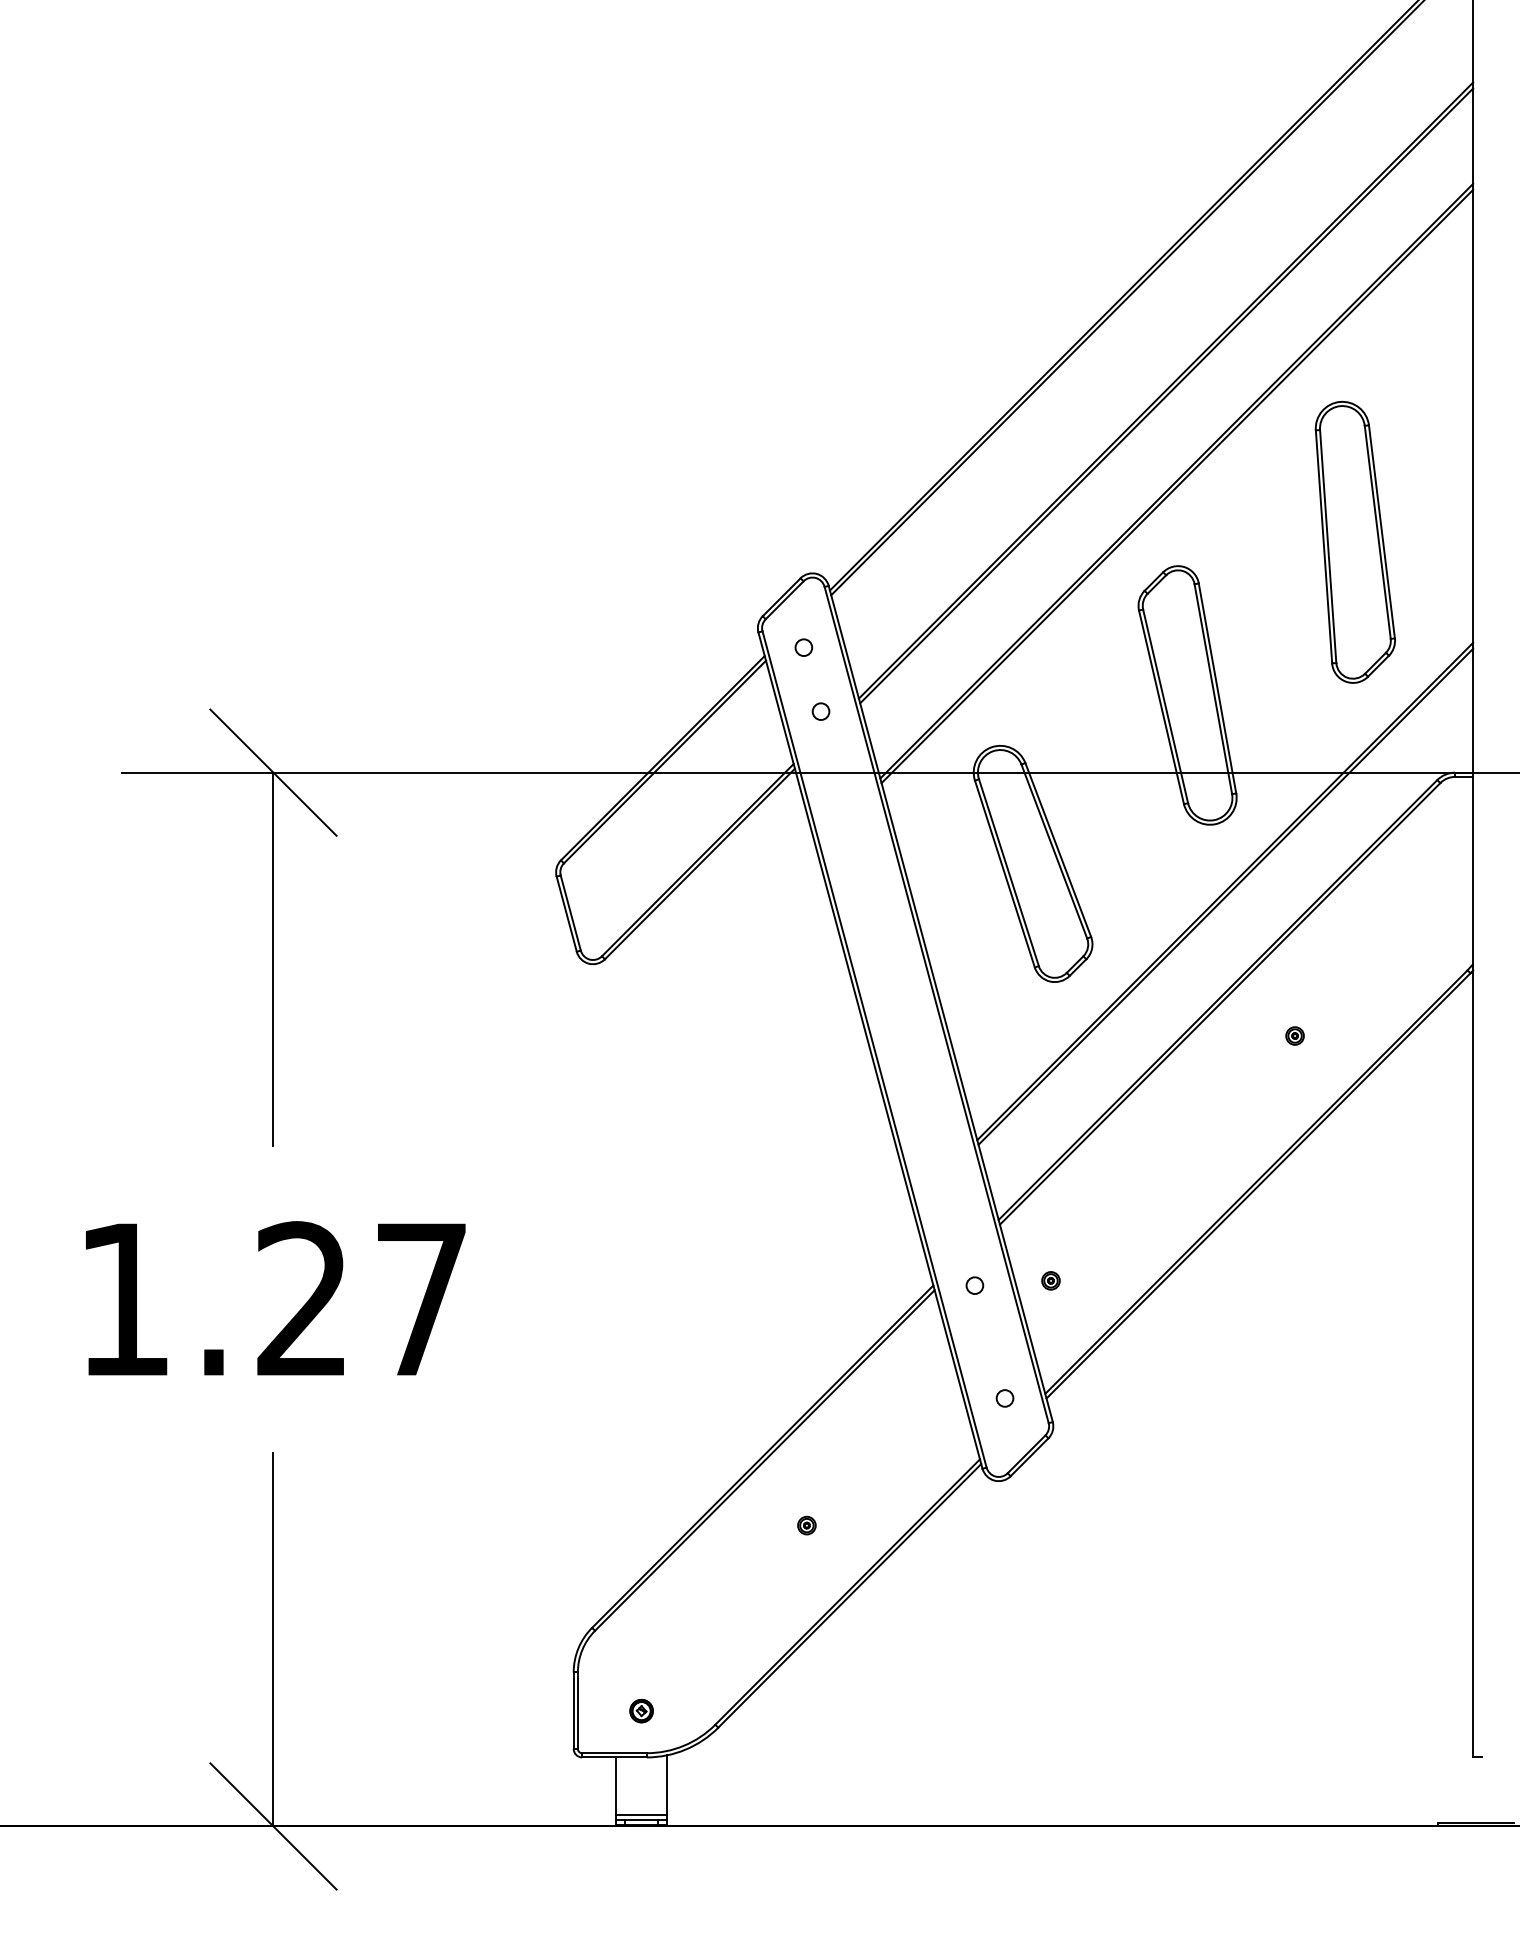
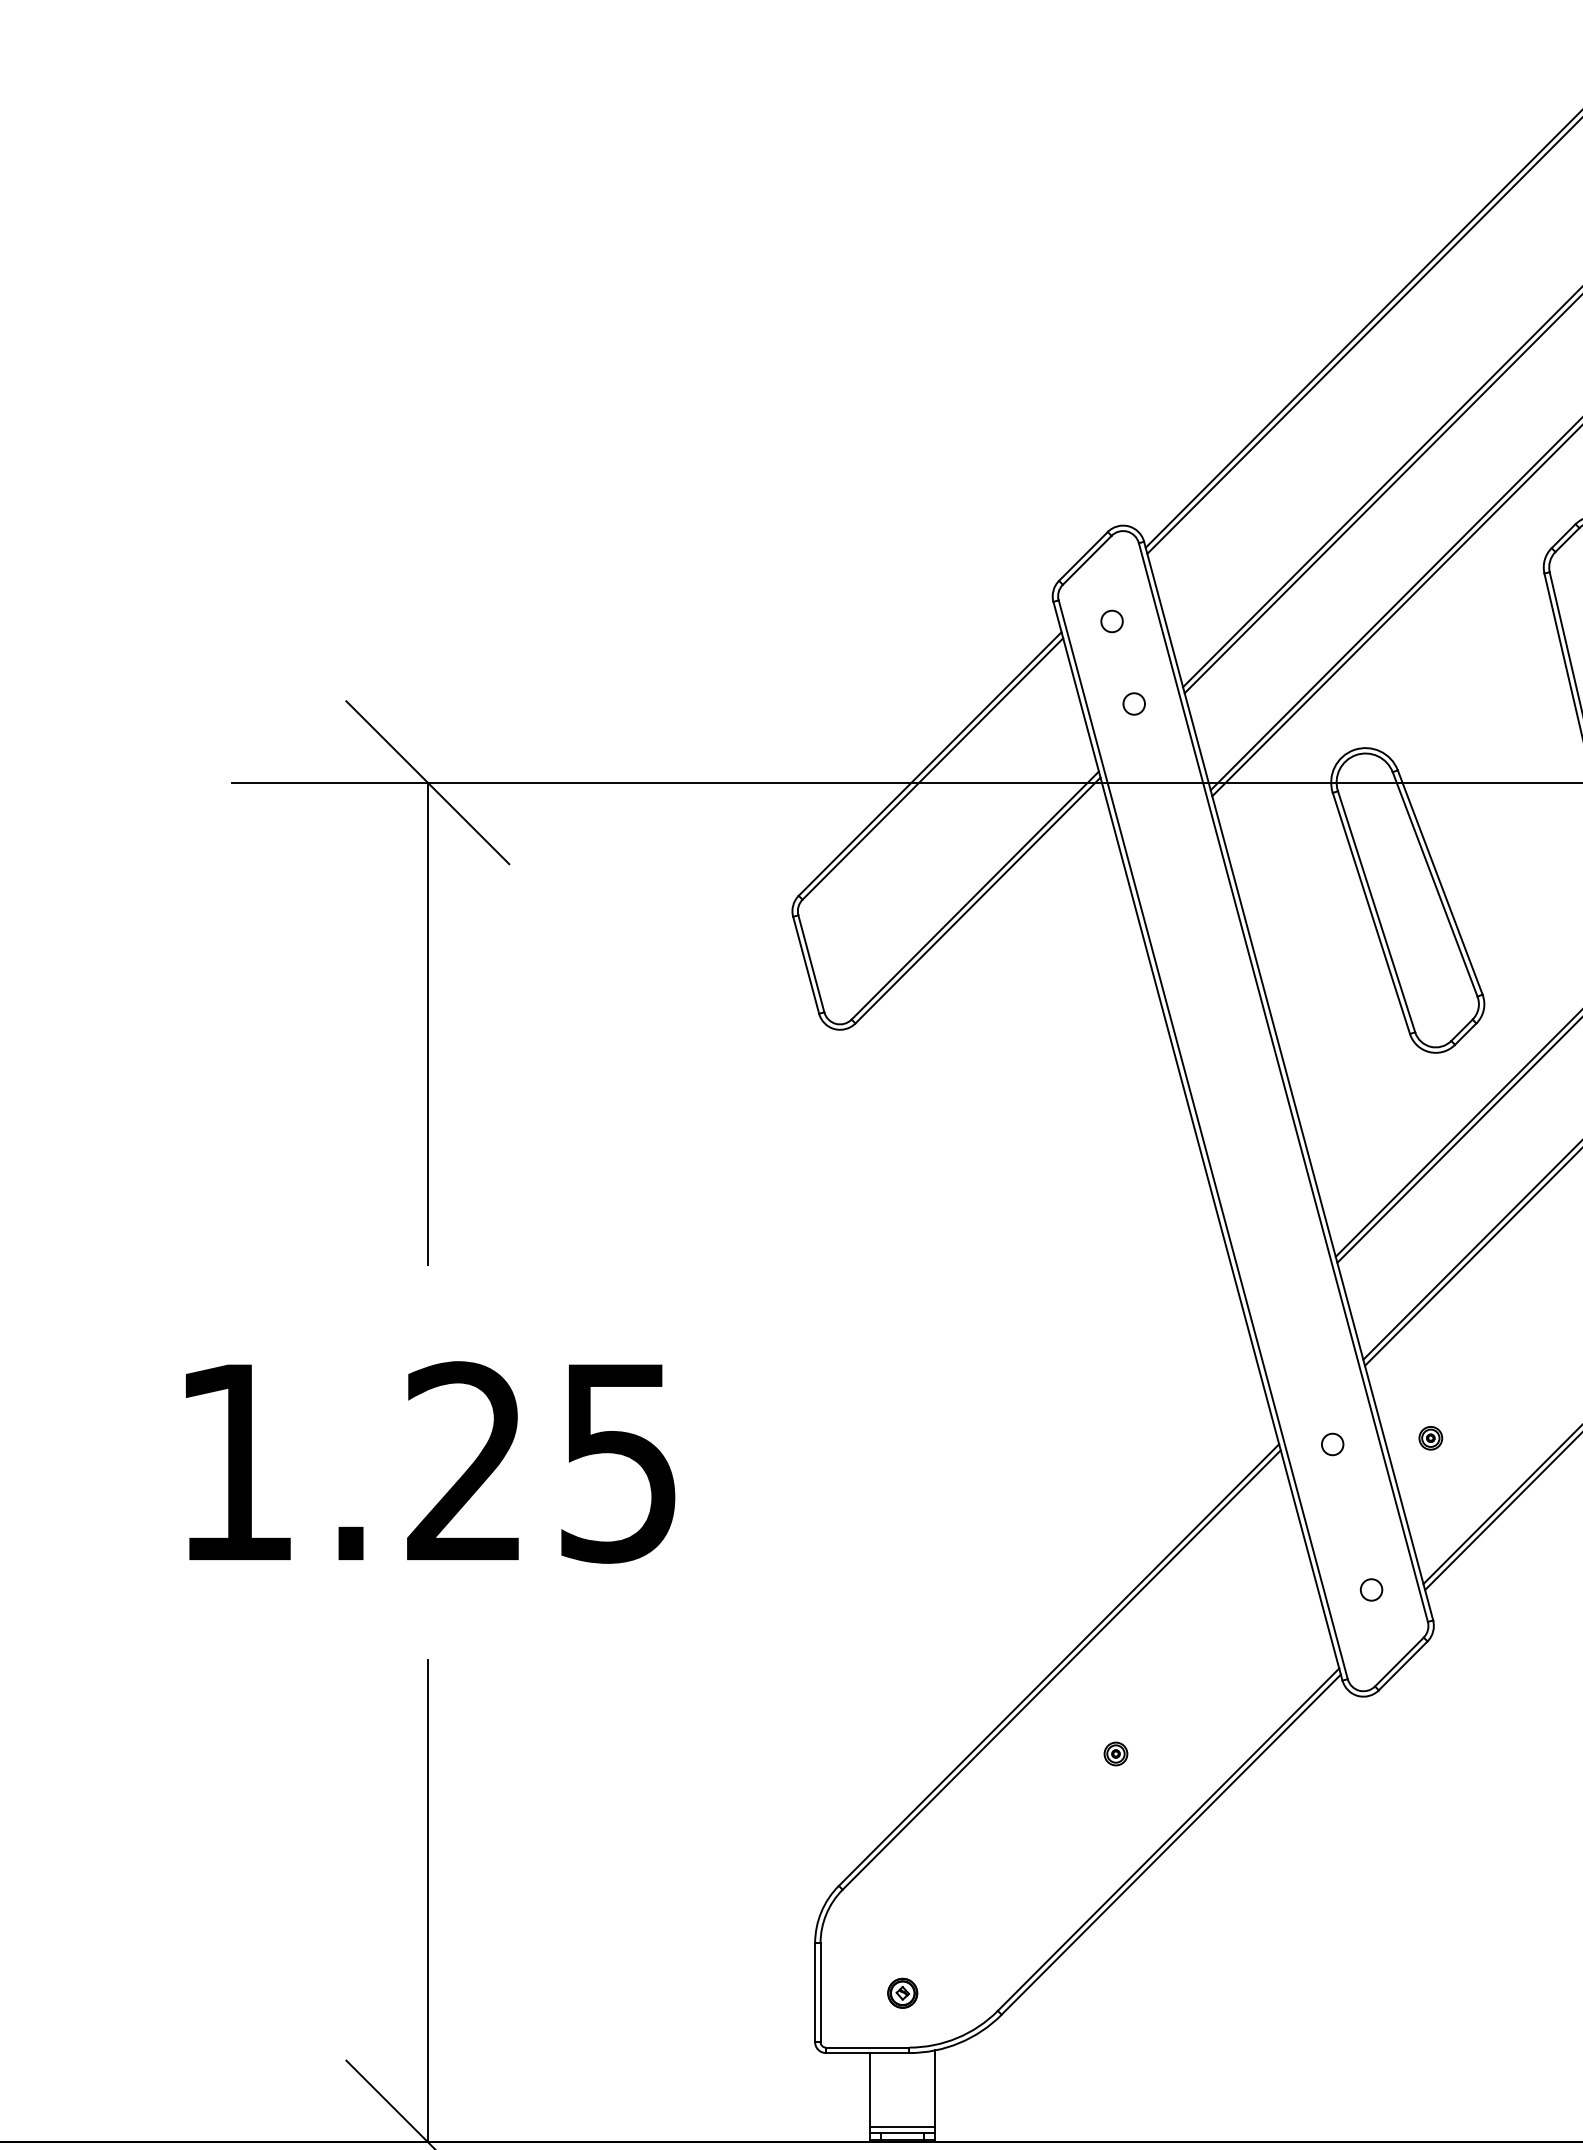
text: (421, 1300) -> (618, 1463), 1.27 -> 1.25

